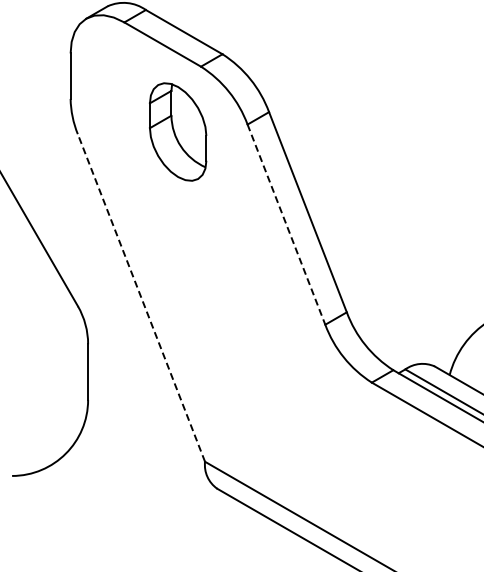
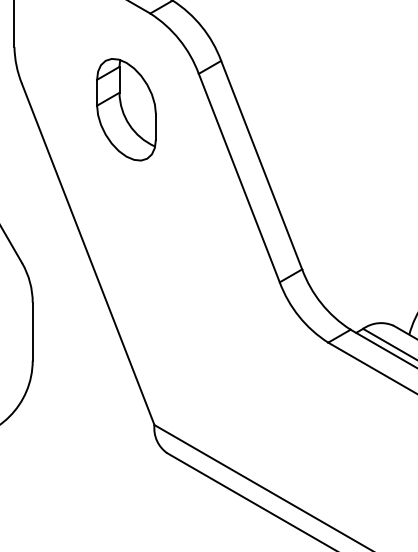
part: (178, 131) -> (126, 109), moved
line: (286, 225) -> (239, 178), dashed -> solid
line: (141, 297) -> (88, 253), dashed -> solid

